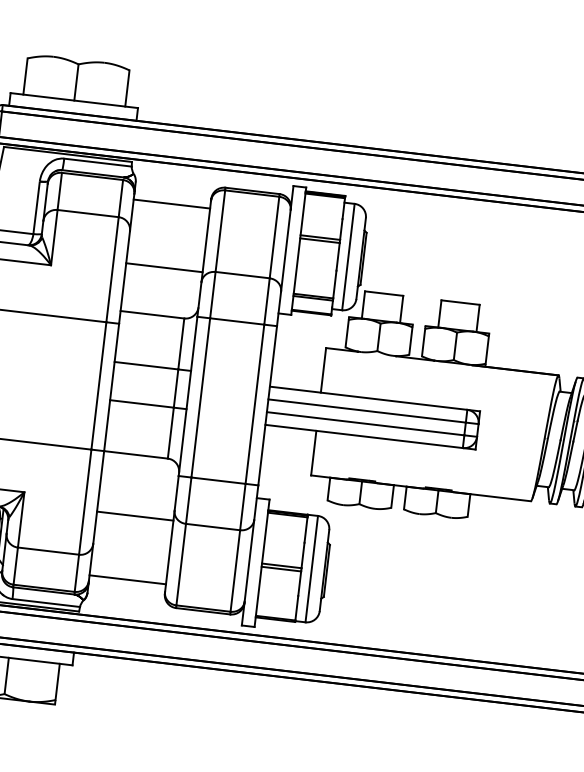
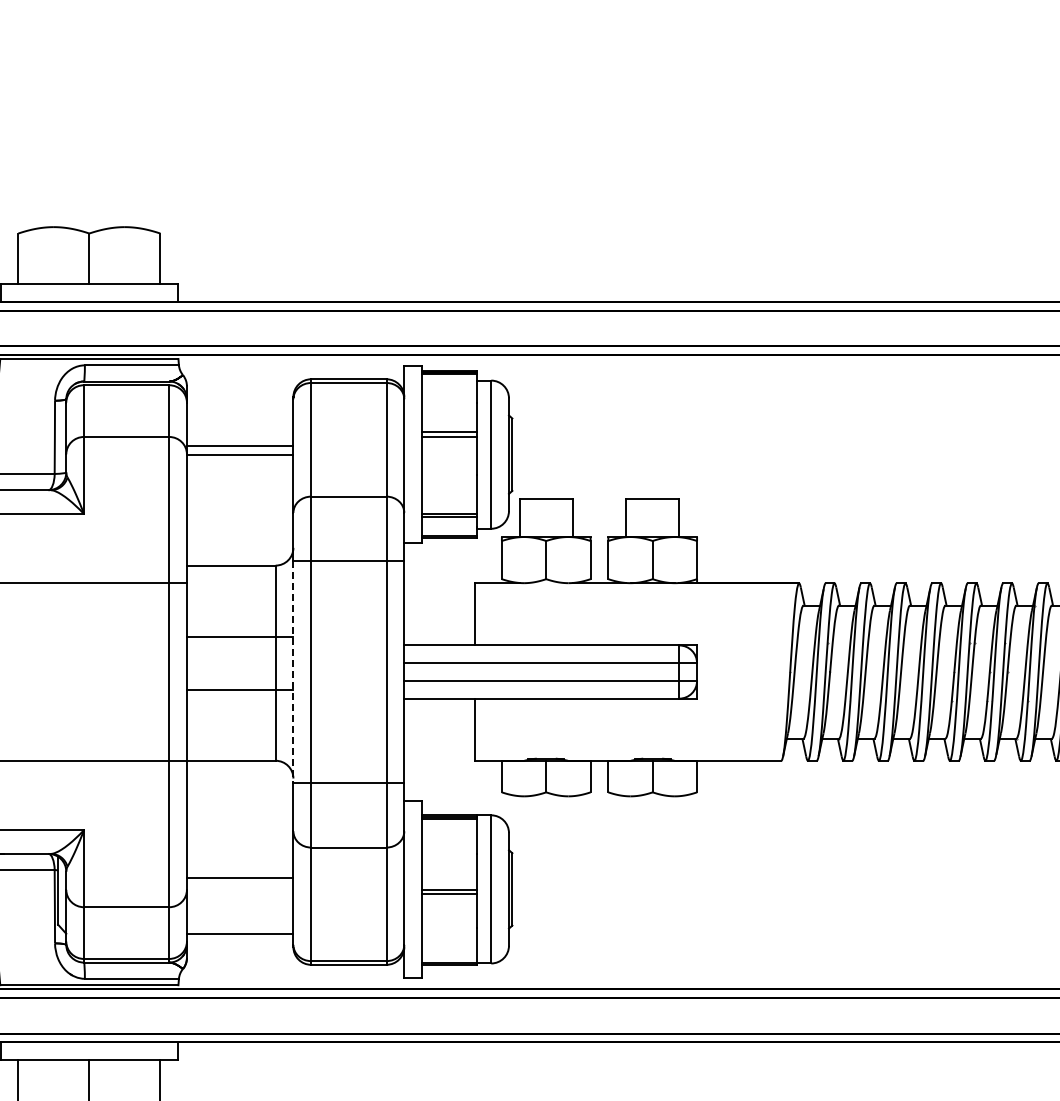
line: (171, 204) -> (239, 446), moved
line: (163, 268) -> (239, 455), moved
line: (188, 396) -> (293, 672), solid -> dashed
line: (134, 516) -> (239, 878), moved

